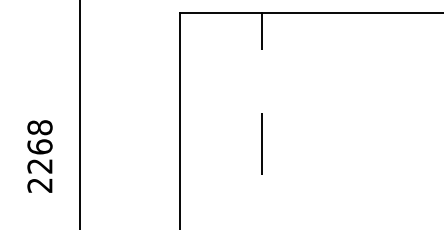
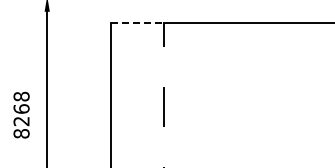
line: (221, 13) -> (138, 23), solid -> dashed
text: (39, 185) -> (21, 133), 2268 -> 8268

